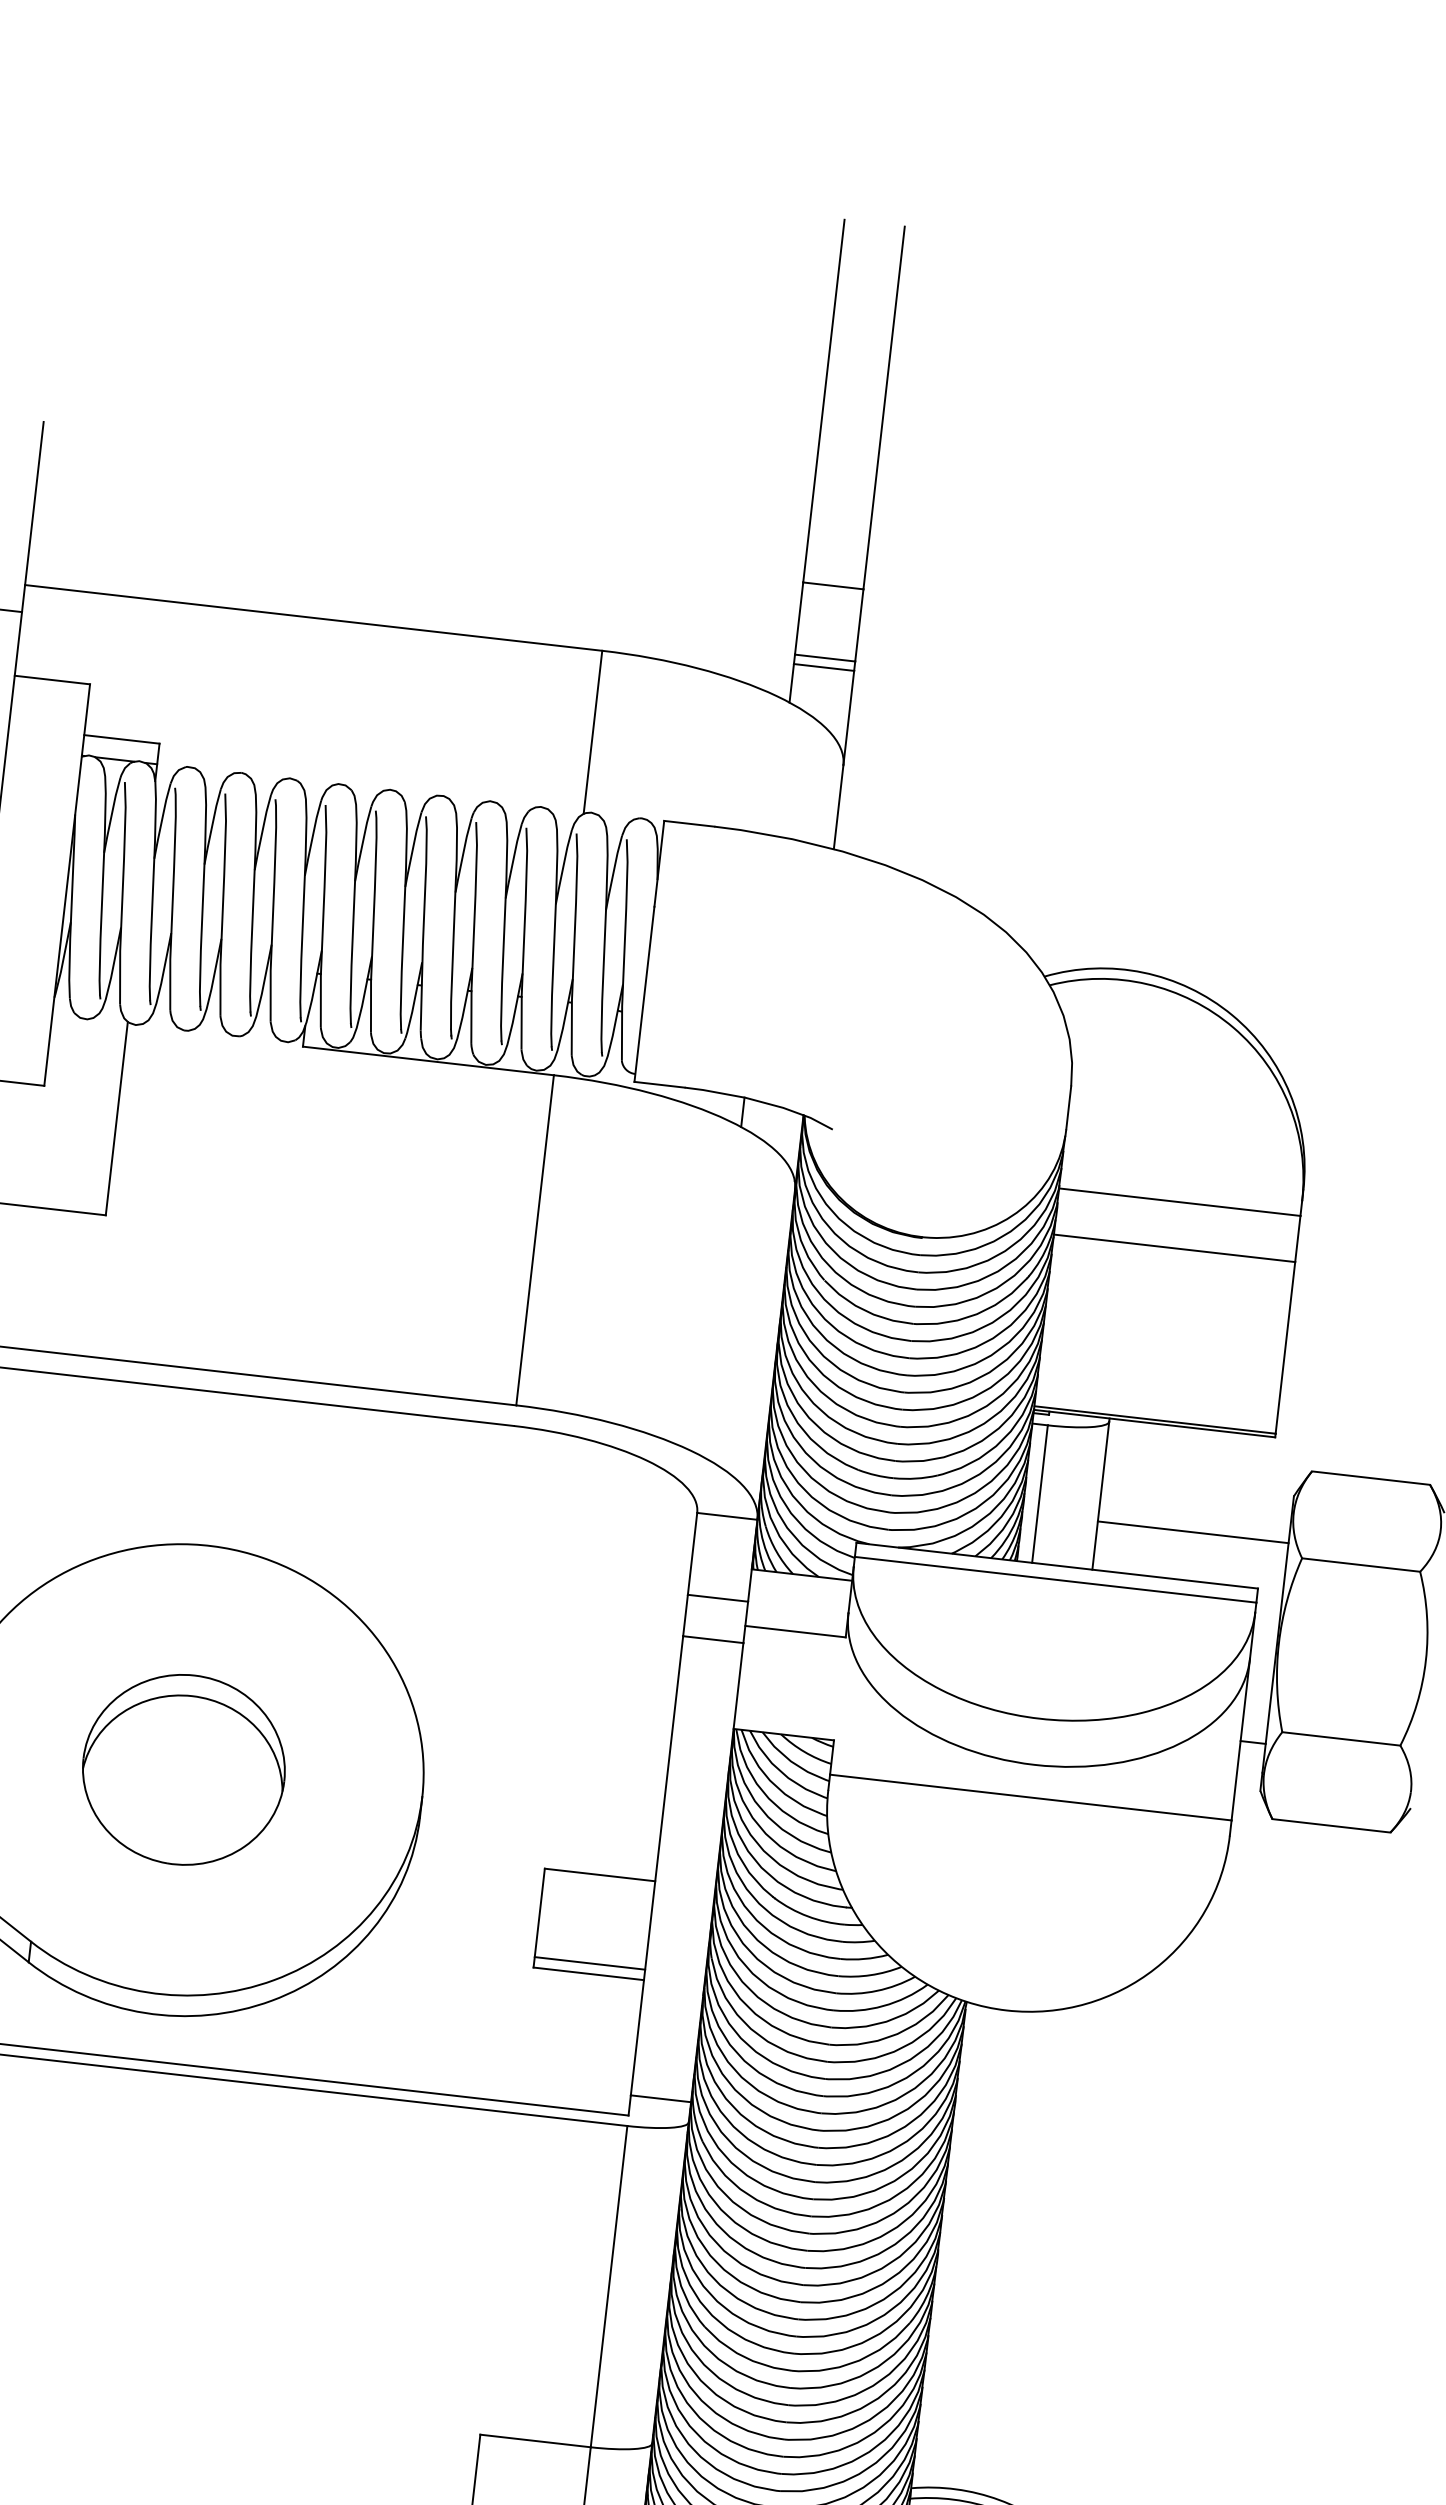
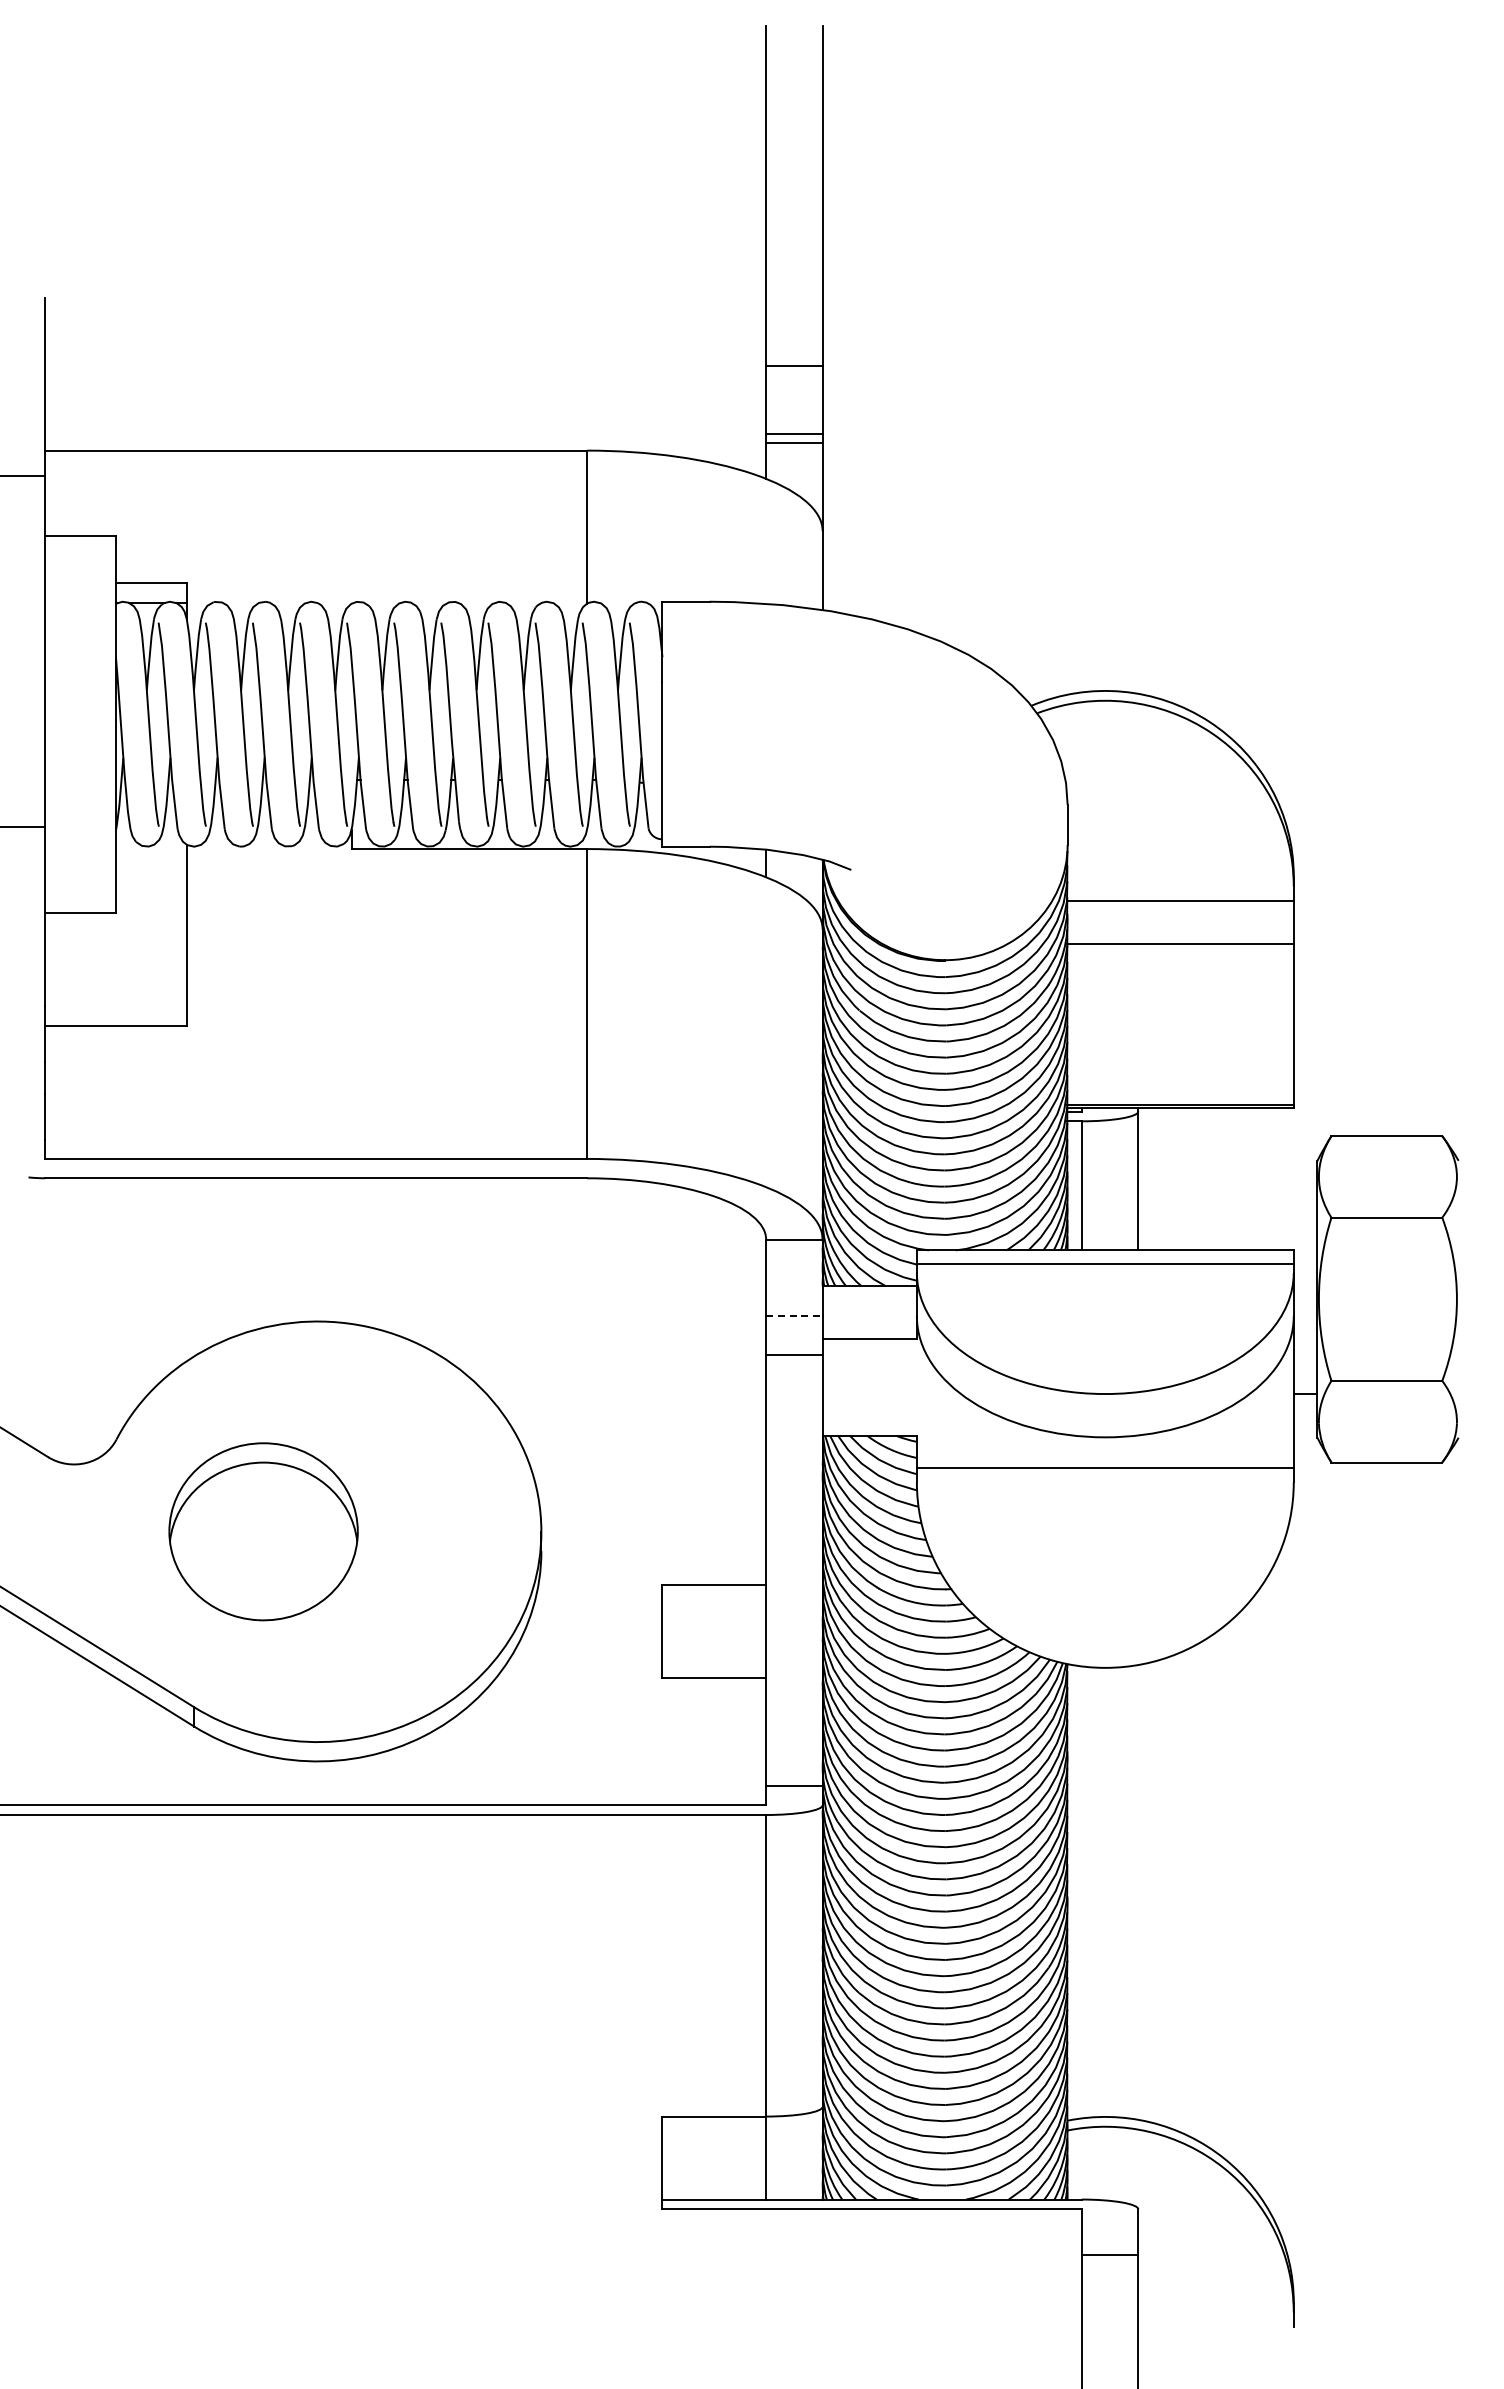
line: (1192, 1532) -> (1227, 1205), removed
line: (718, 1598) -> (794, 1316), solid -> dashed
part: (183, 1769) -> (263, 1531), moved
line: (590, 1963) -> (714, 1668), removed

